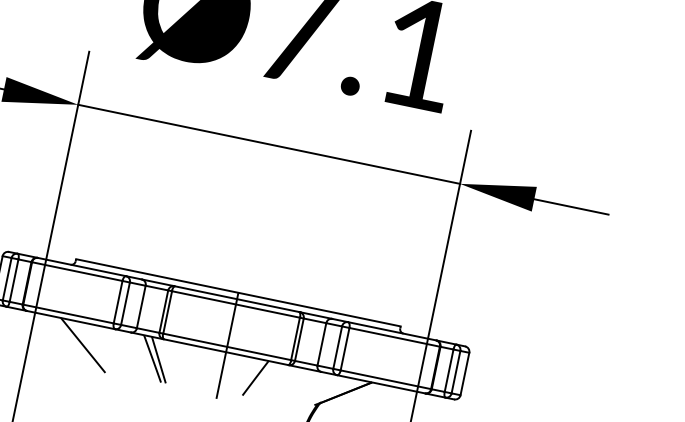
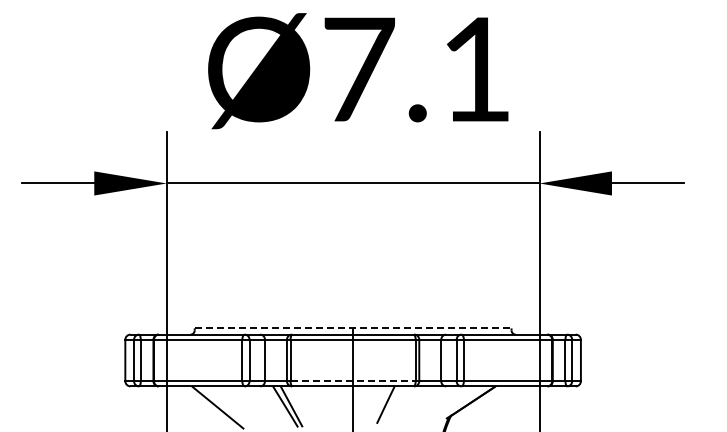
line: (238, 292) -> (353, 328), solid -> dashed
line: (227, 347) -> (353, 381), solid -> dashed

